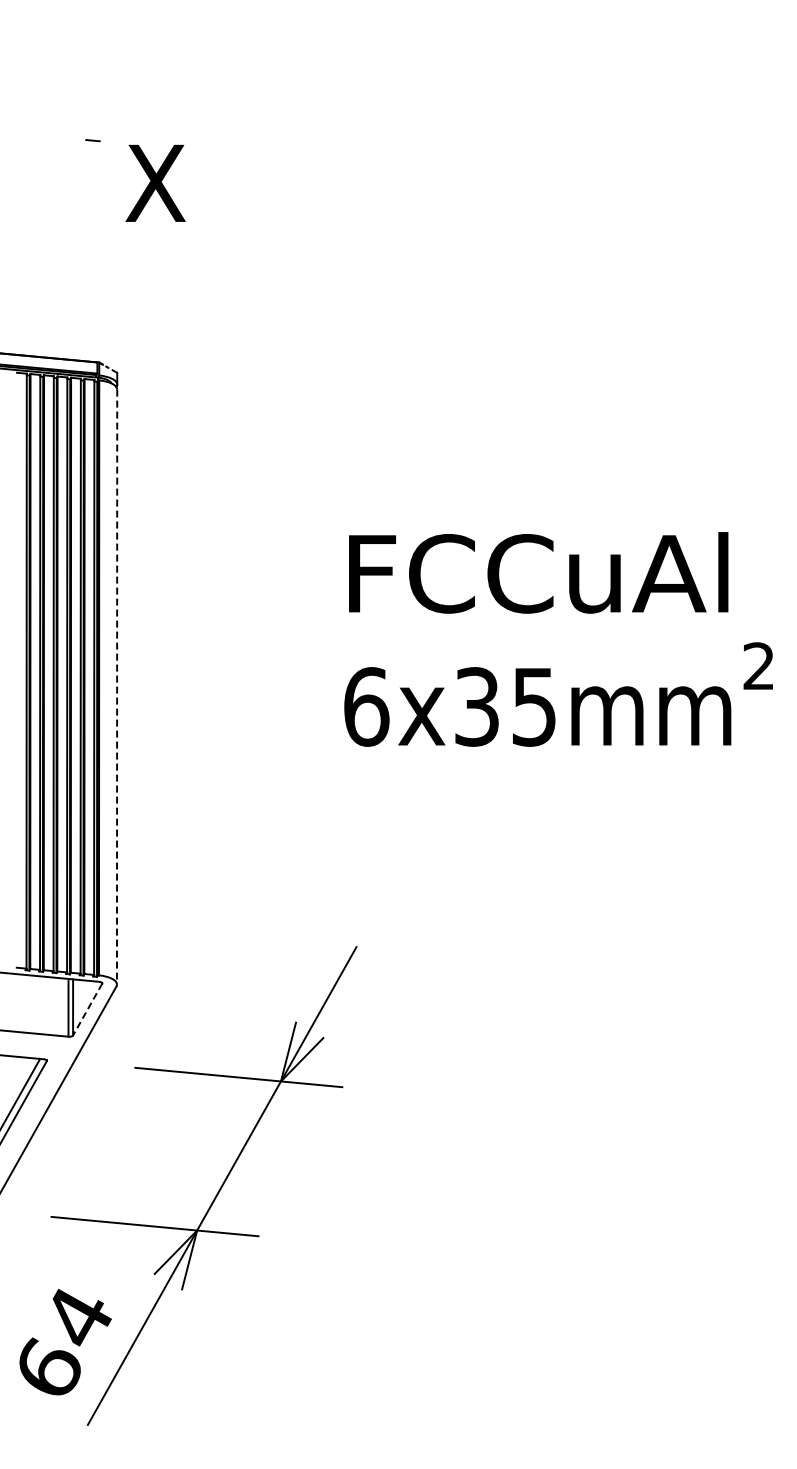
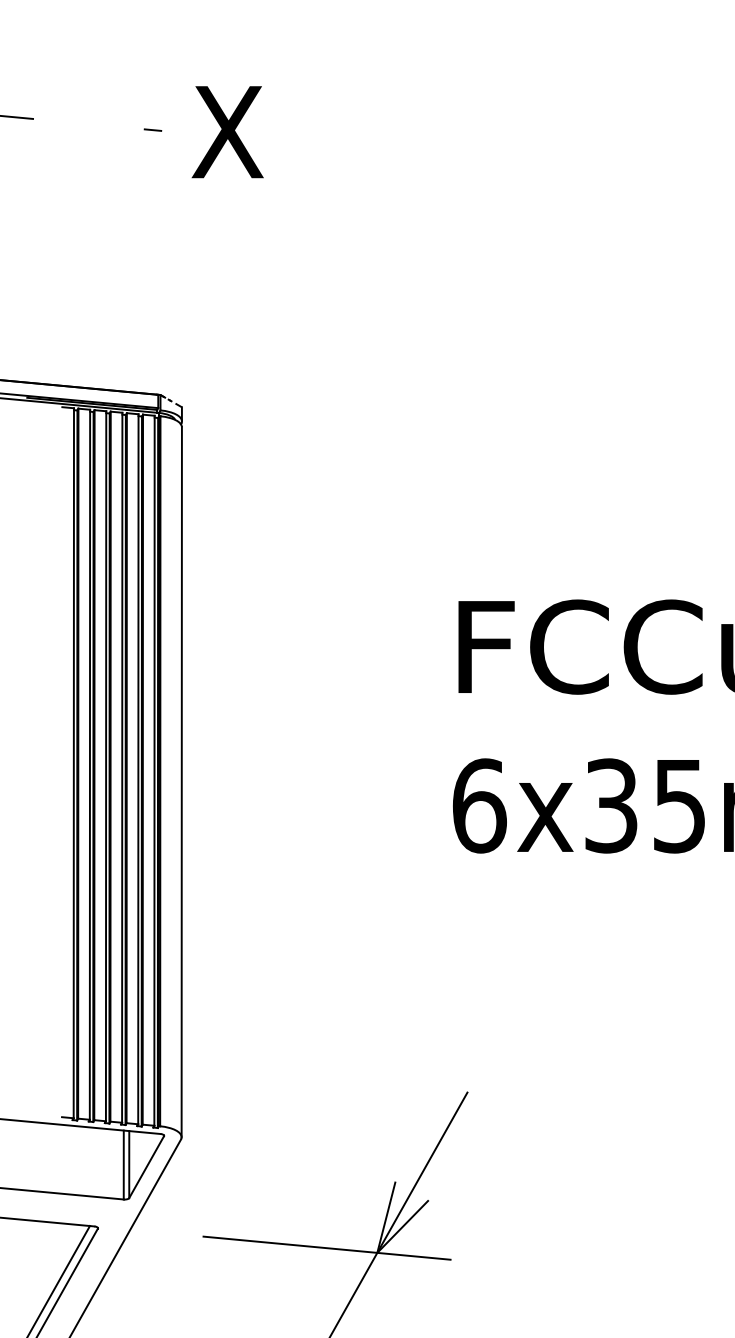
text: (155, 182) -> (227, 131), moved
line: (117, 687) -> (182, 782), dashed -> solid
line: (87, 1009) -> (146, 1167), dashed -> solid

